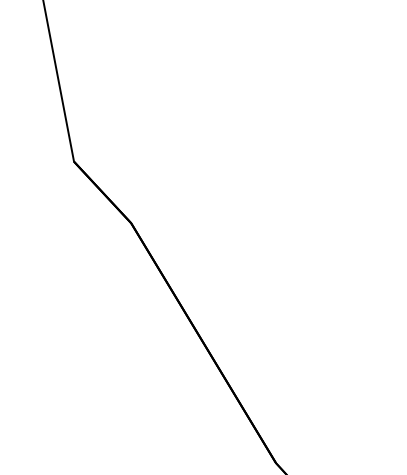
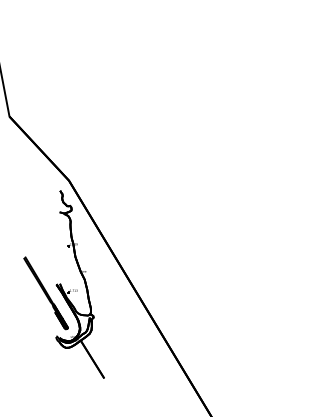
part: (126, 322) -> (64, 283), added

